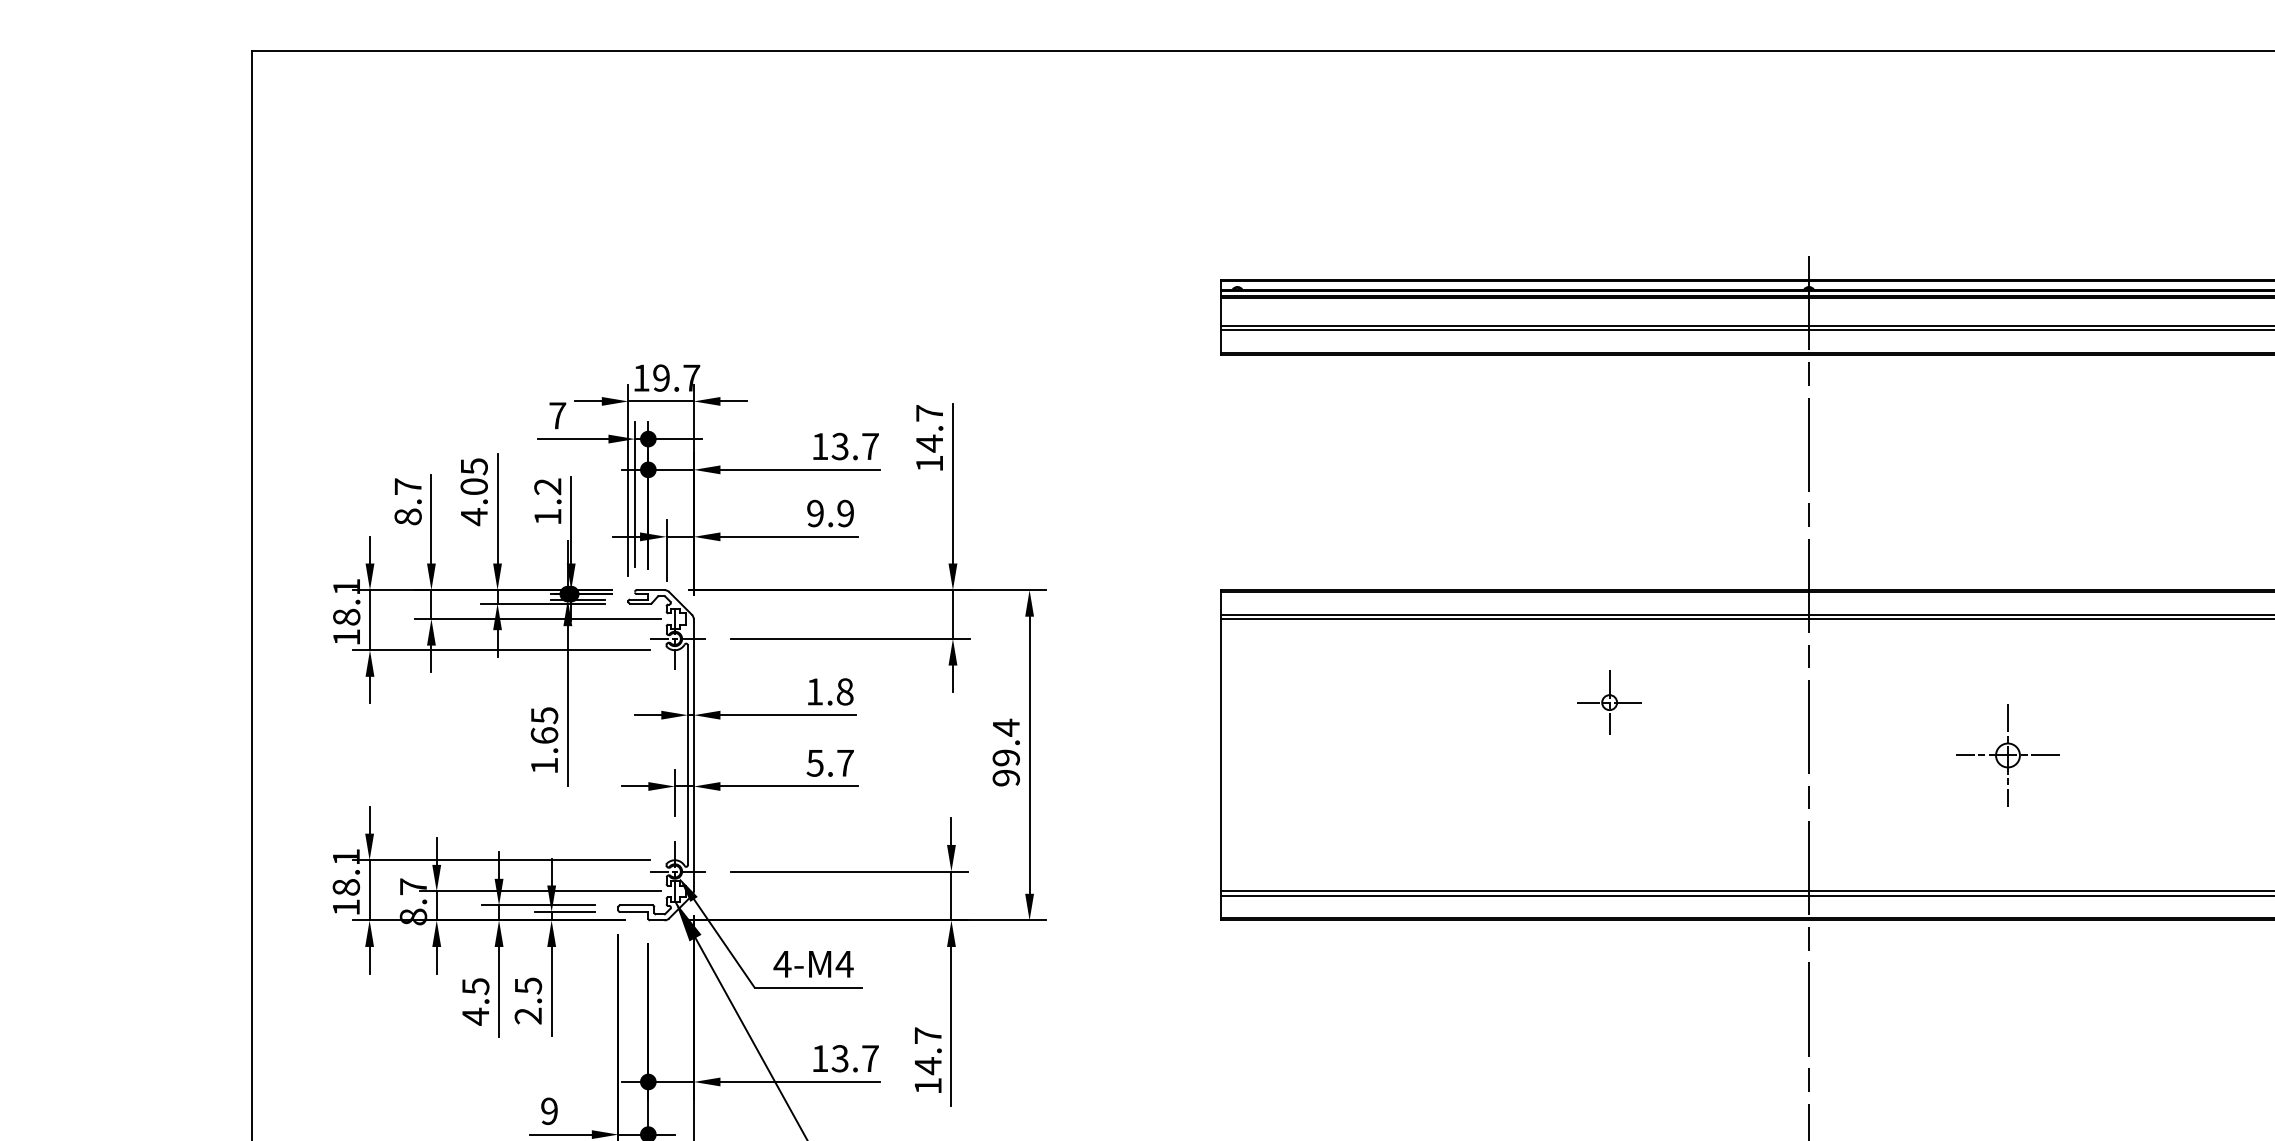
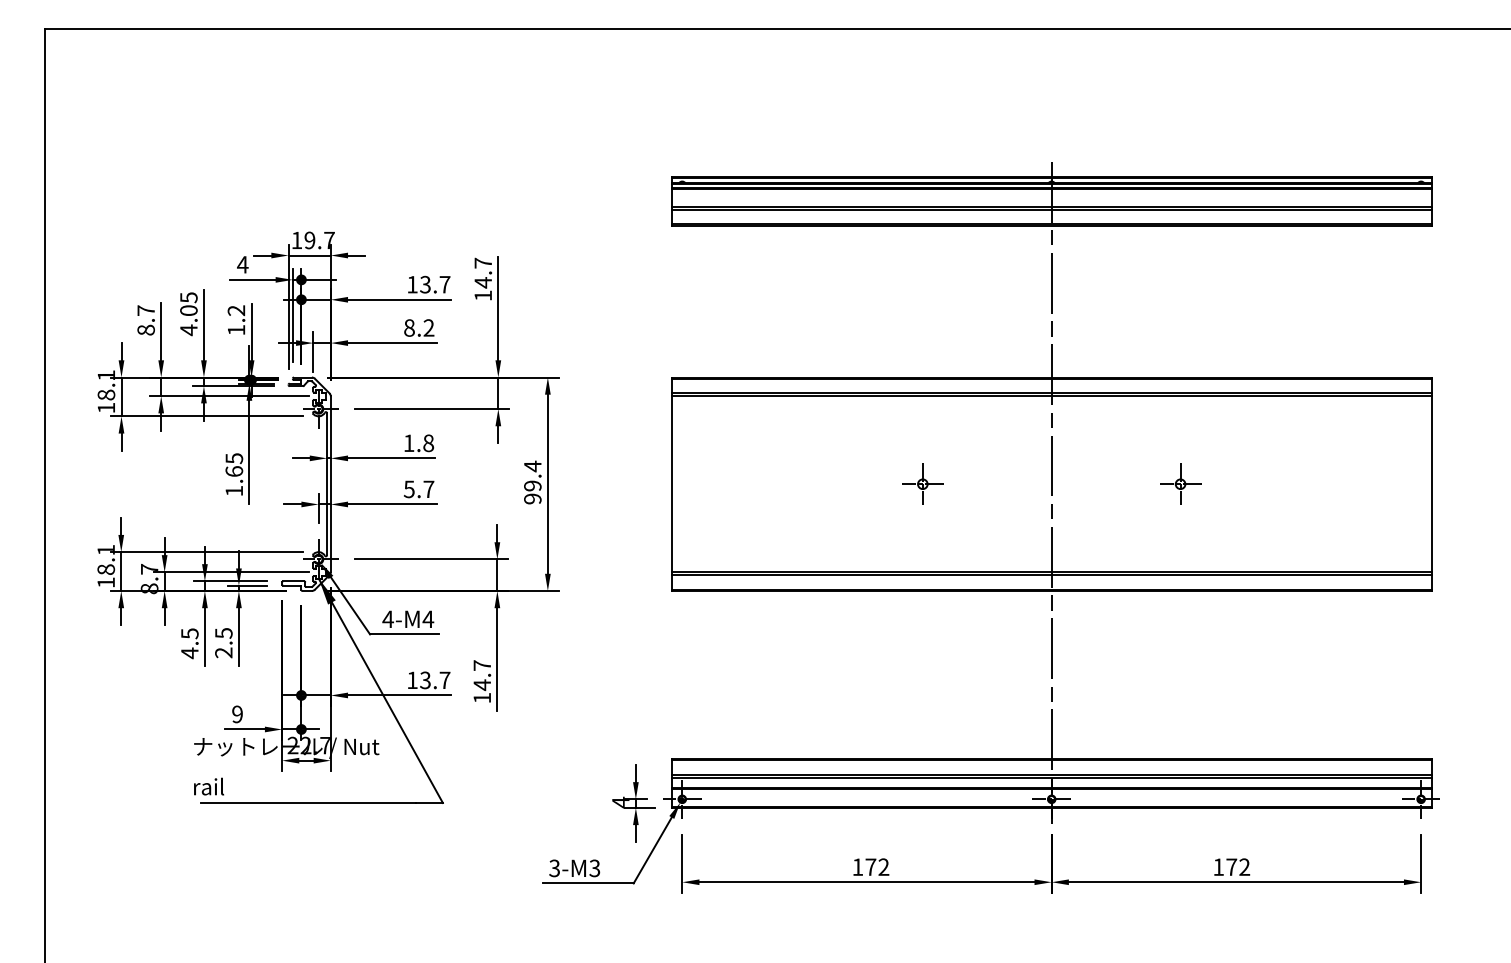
text: (557, 415) -> (242, 264), 7 -> 4
text: (830, 512) -> (419, 327), 9.9 -> 8.2
part: (1609, 701) -> (922, 483), moved
part: (2008, 754) -> (1180, 483), size x0.62

